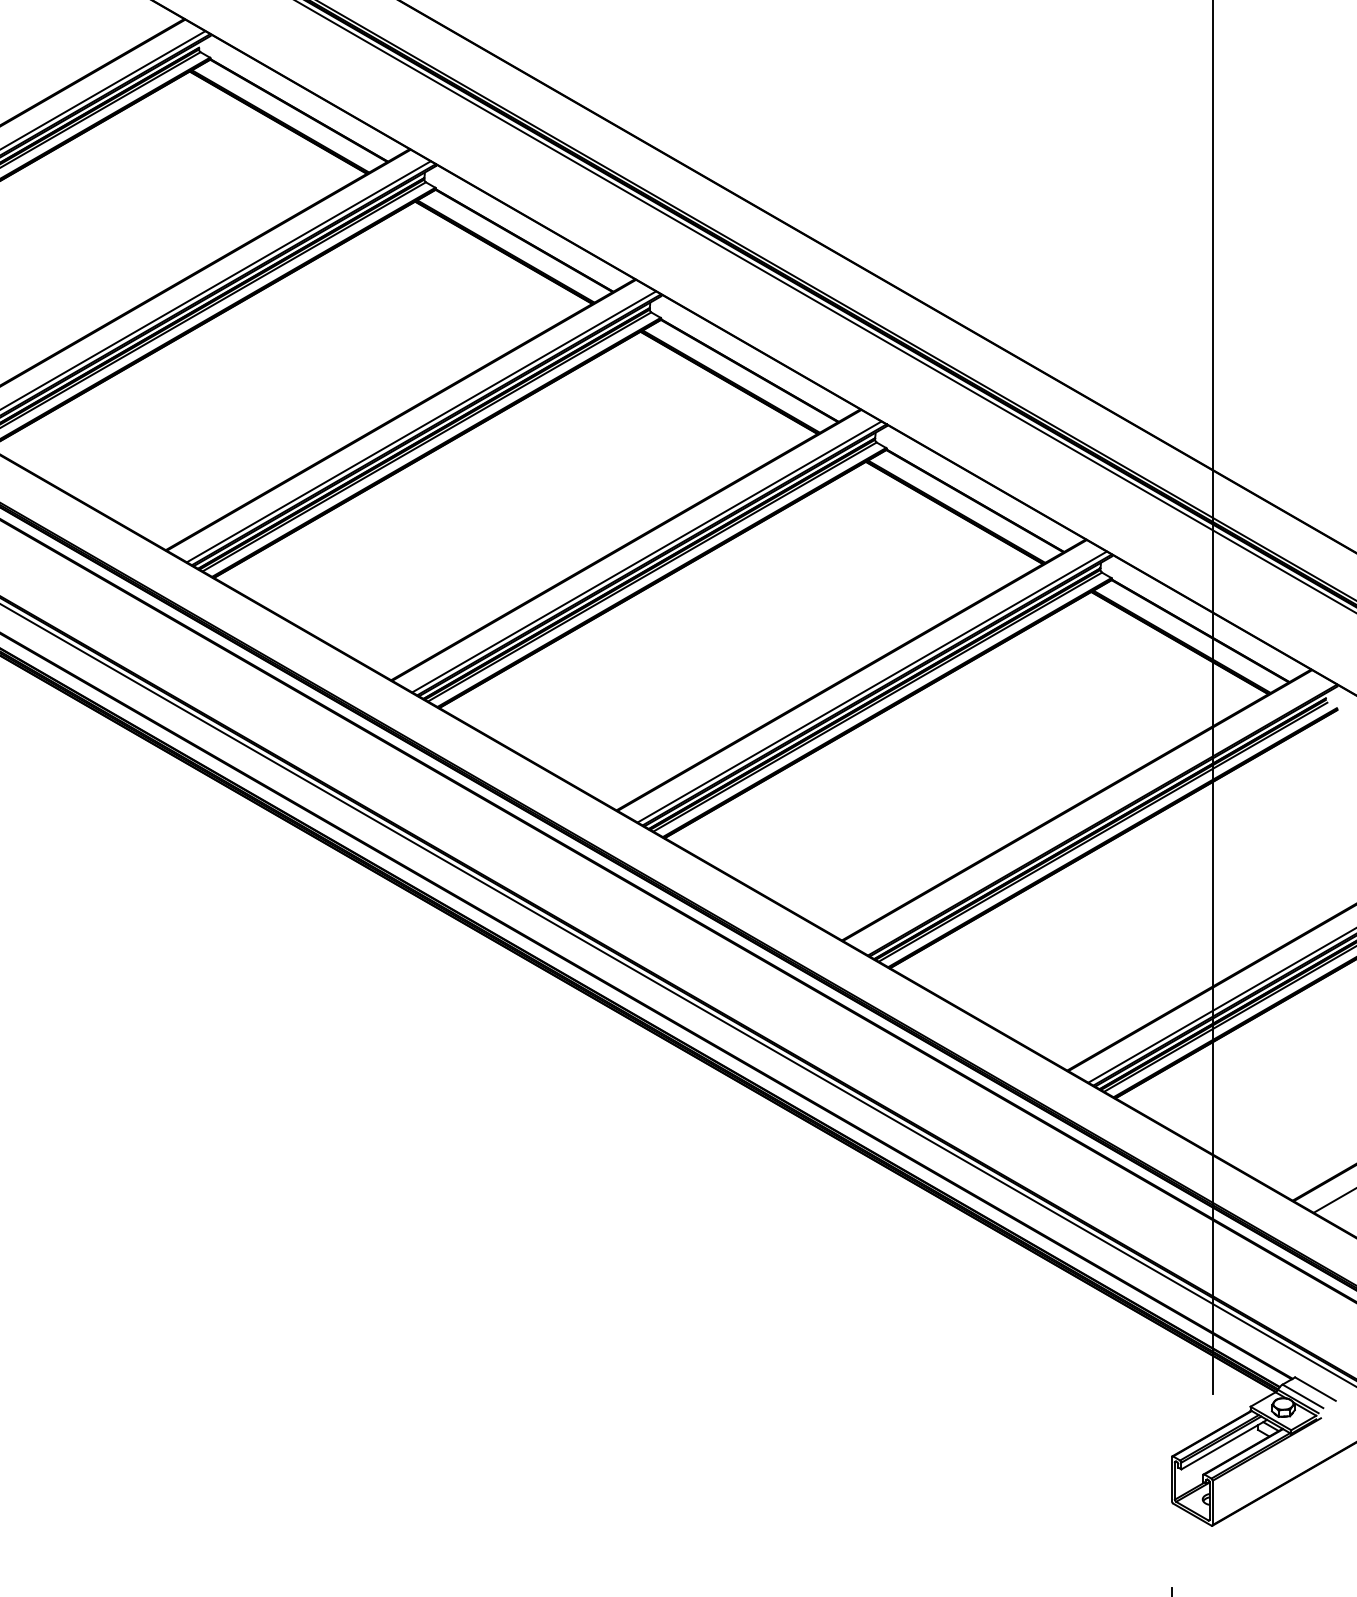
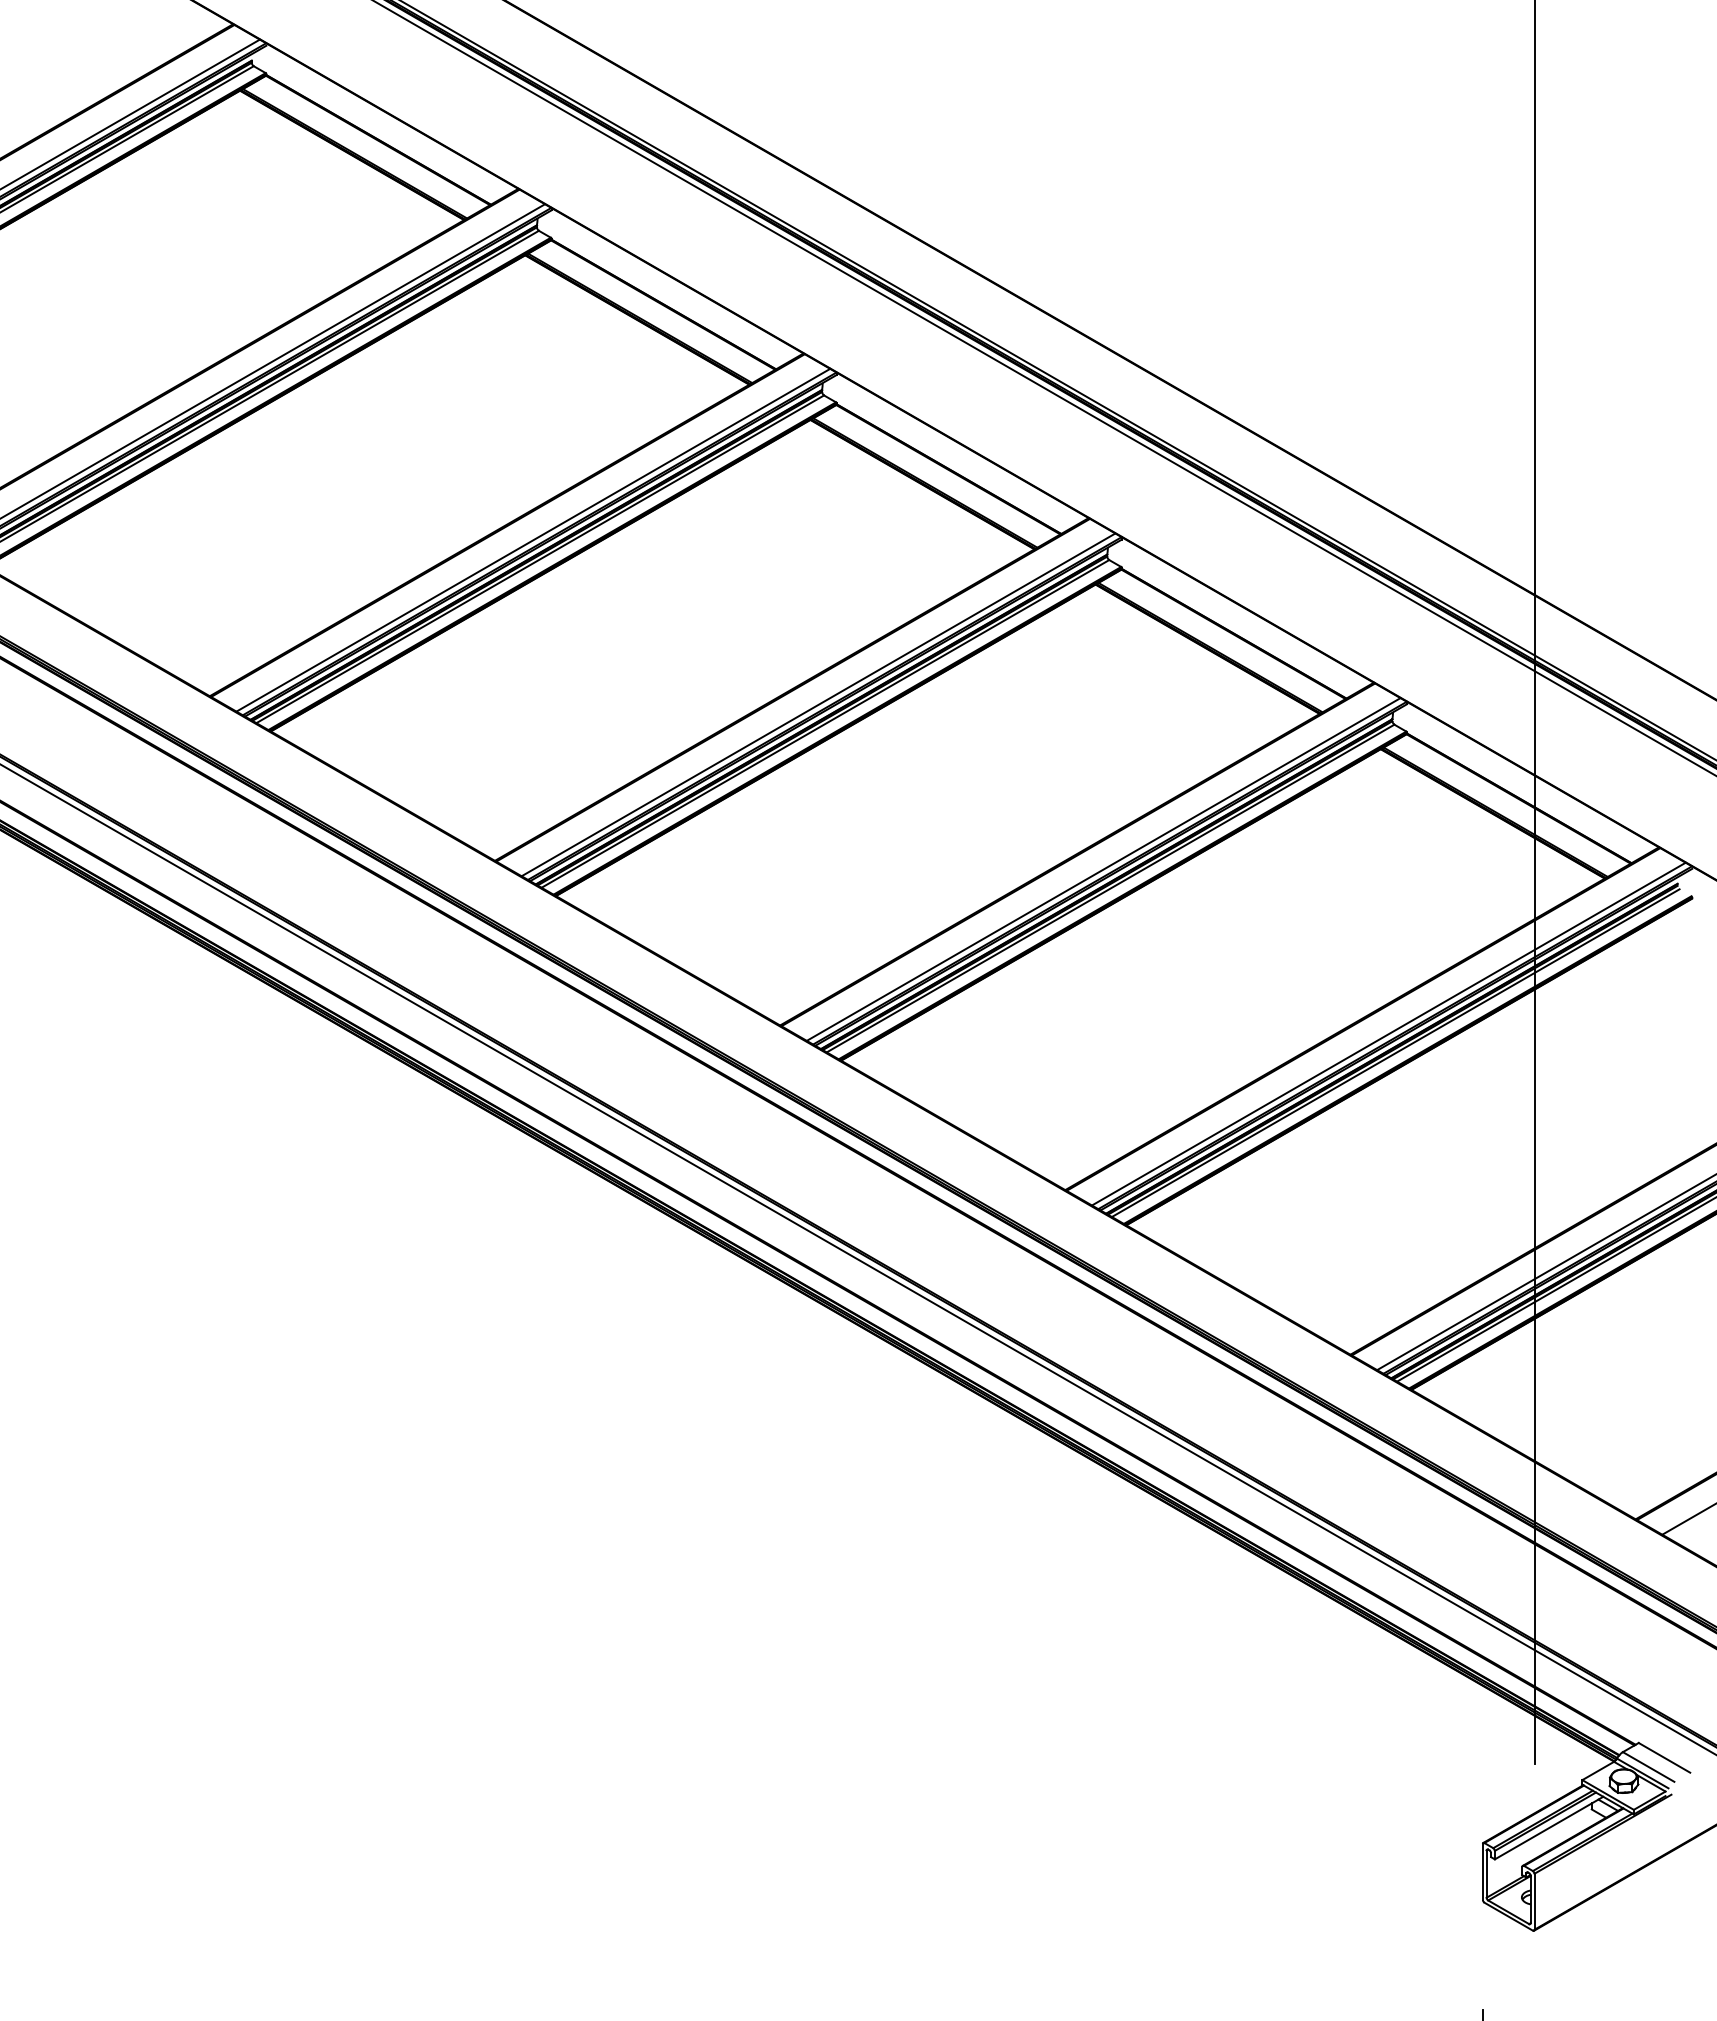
line: (1097, 816) -> (1388, 1033), added

